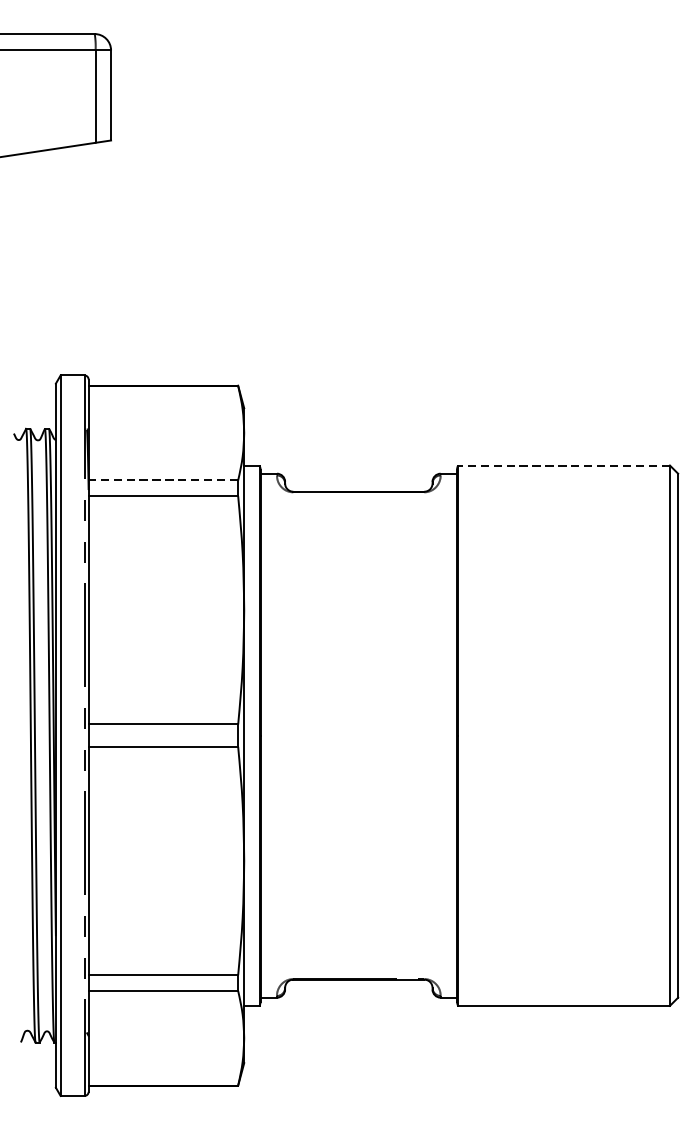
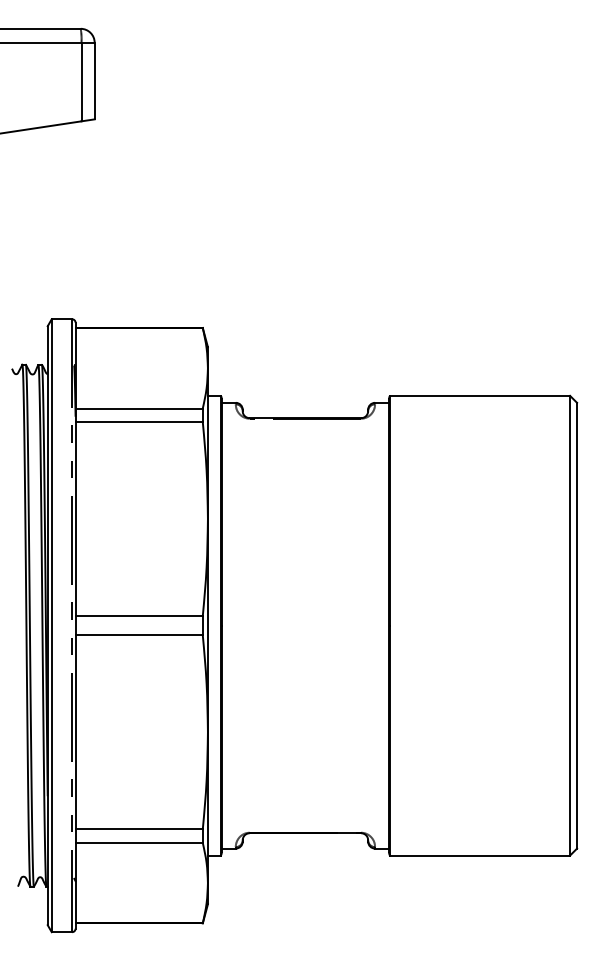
line: (563, 465) -> (479, 395), dashed -> solid
line: (163, 480) -> (139, 408), dashed -> solid

